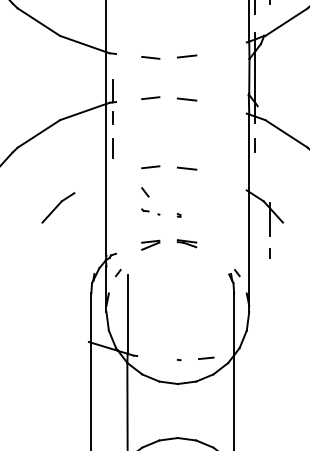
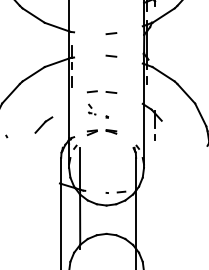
line: (151, 56) -> (92, 33), removed
line: (149, 98) -> (91, 55), removed
part: (149, 201) -> (91, 109), size x0.7
part: (57, 206) -> (43, 124), moved

